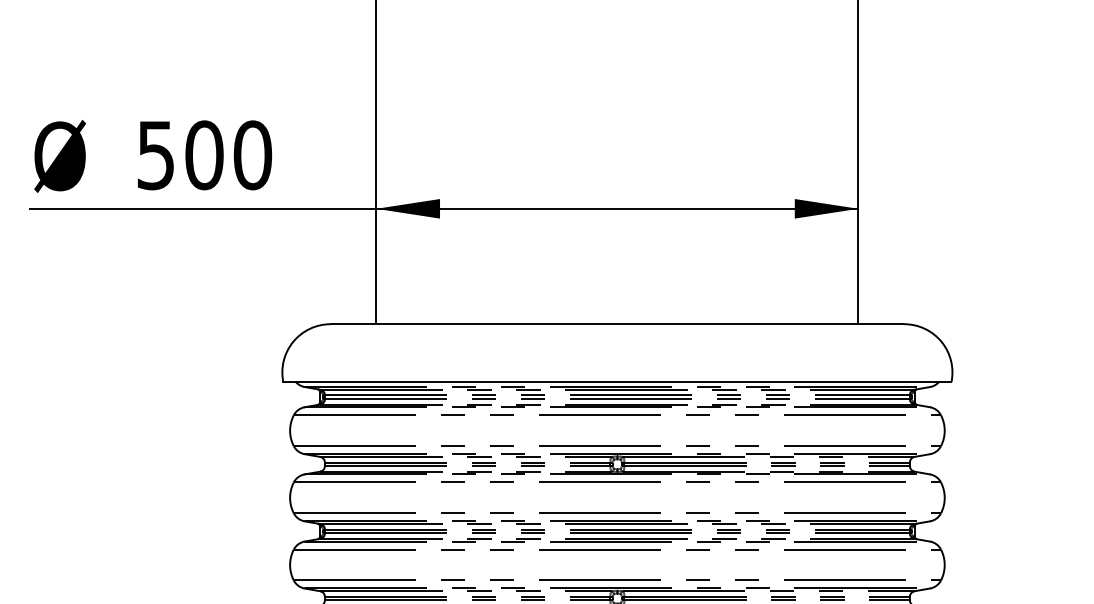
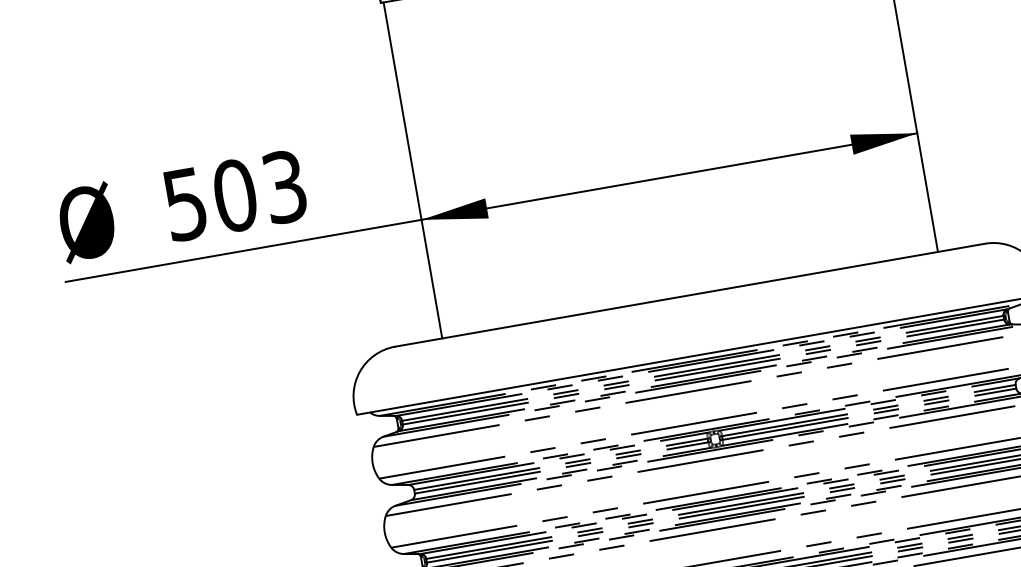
text: (252, 155) -> (284, 187), 500 -> 503

